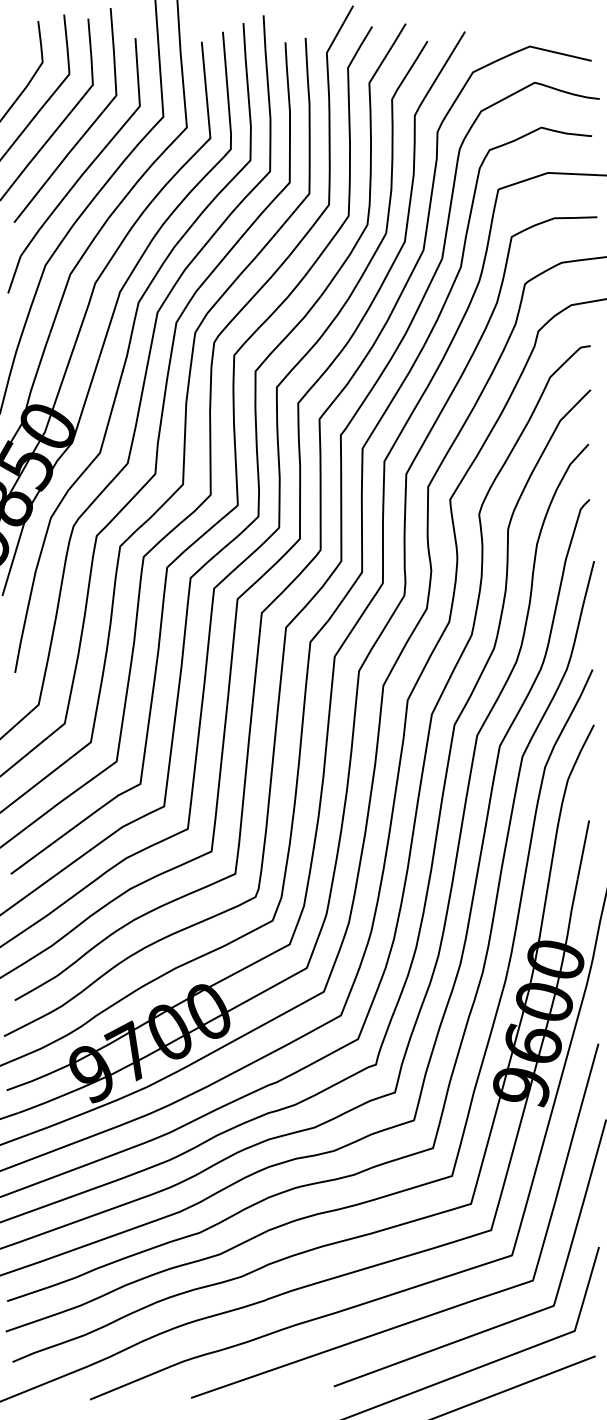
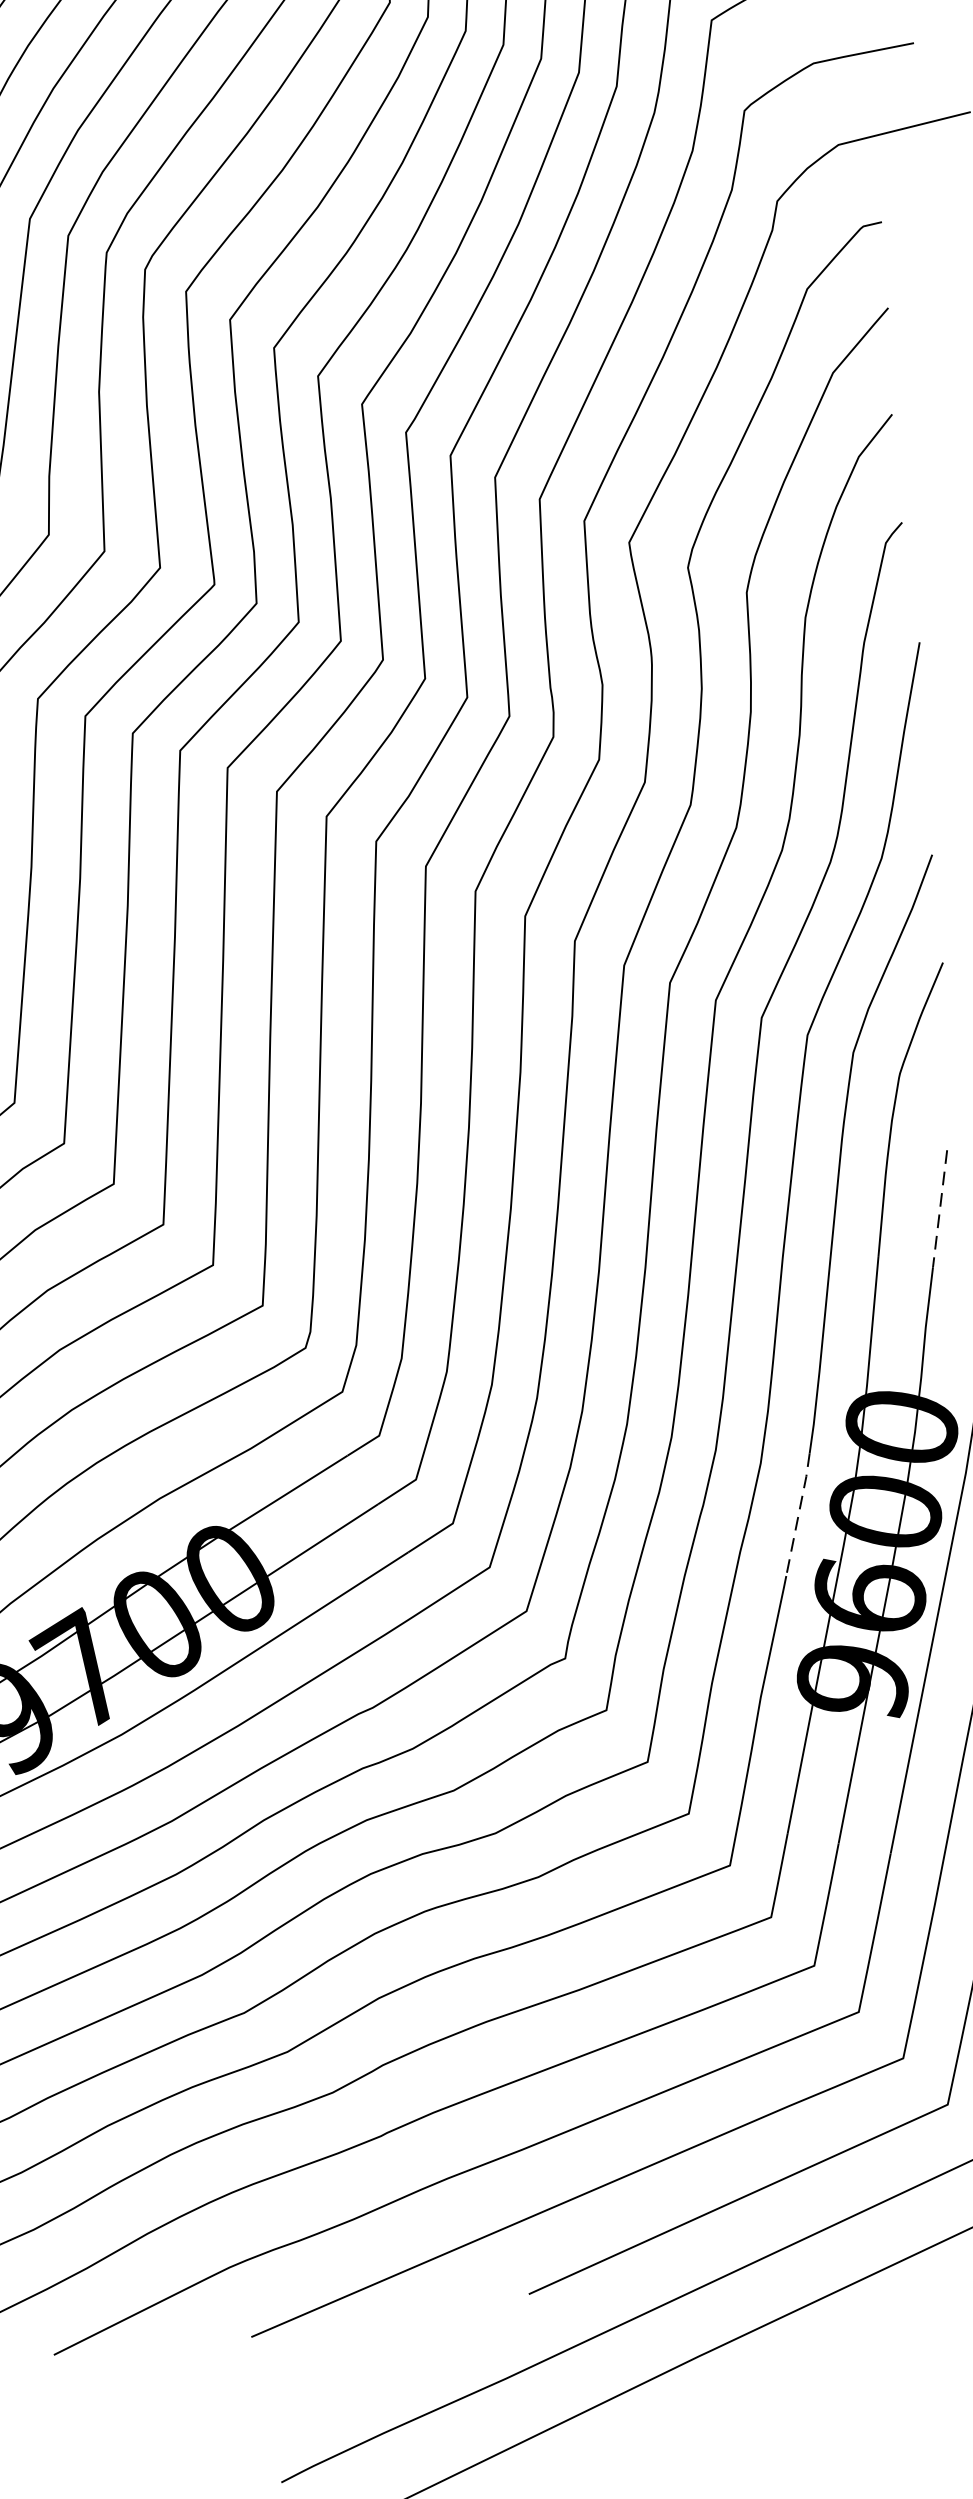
line: (583, 850) -> (940, 1209), solid -> dashed
line: (500, 999) -> (799, 1513), solid -> dashed

